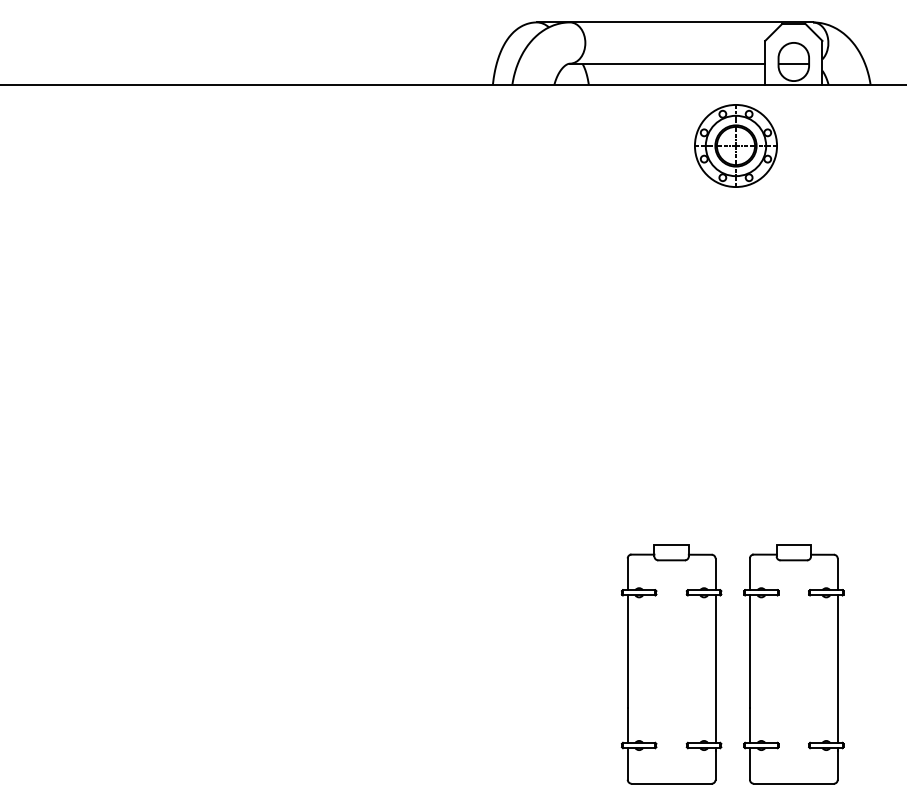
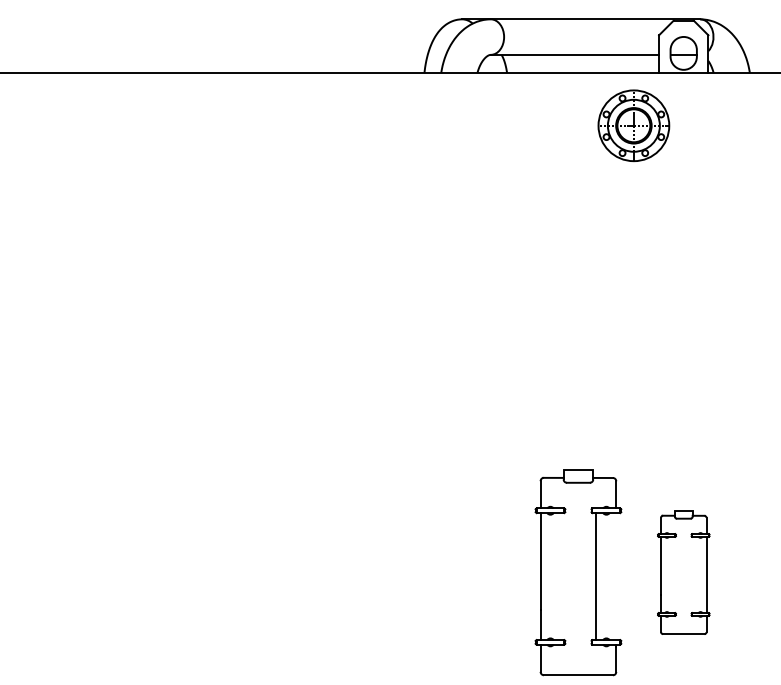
part: (793, 664) -> (683, 572), size x0.6
line: (715, 668) -> (595, 575), moved

